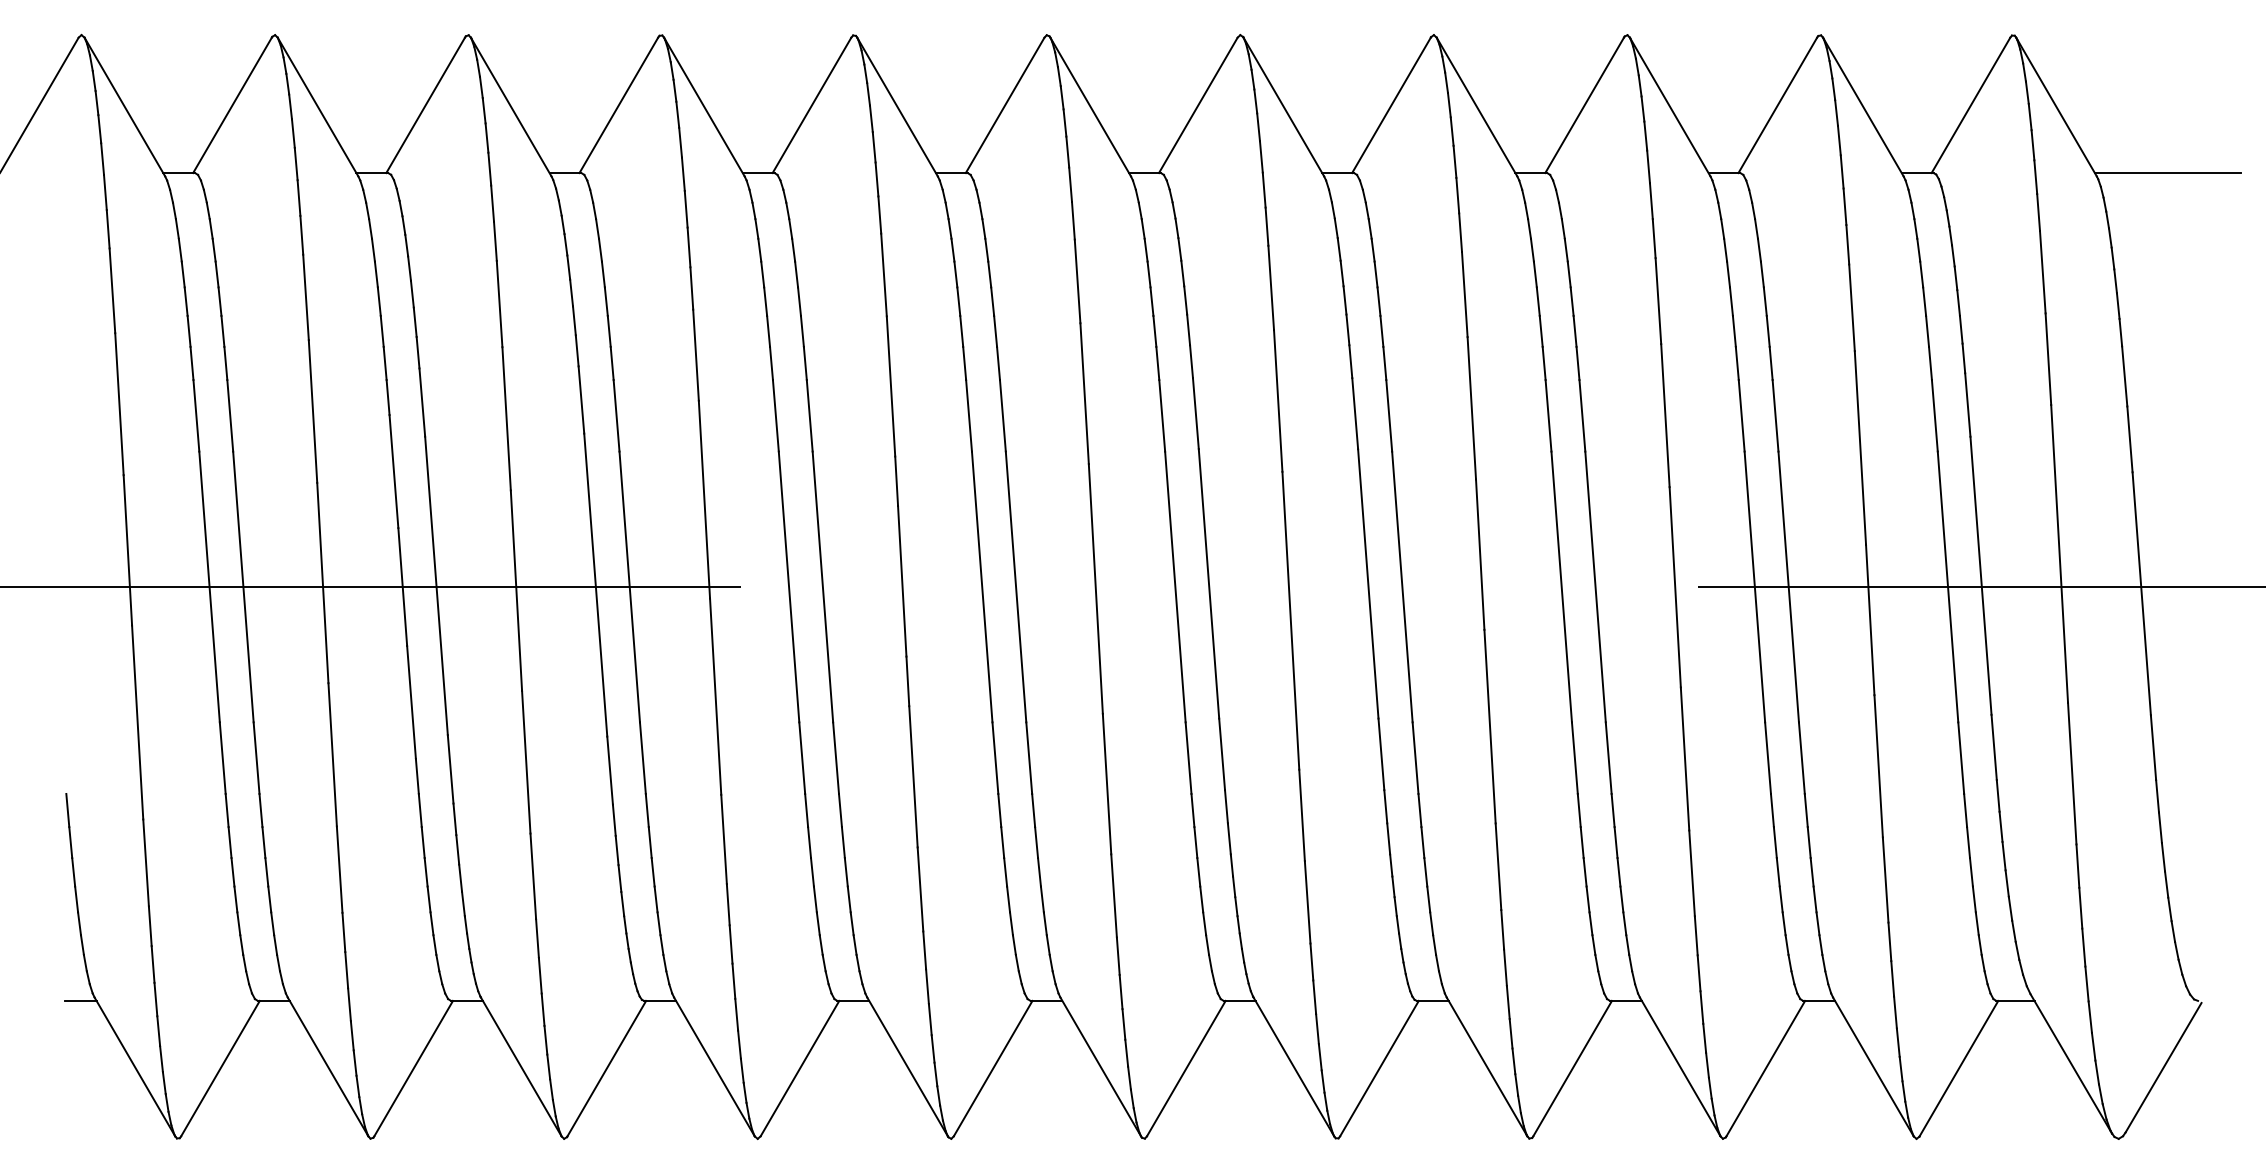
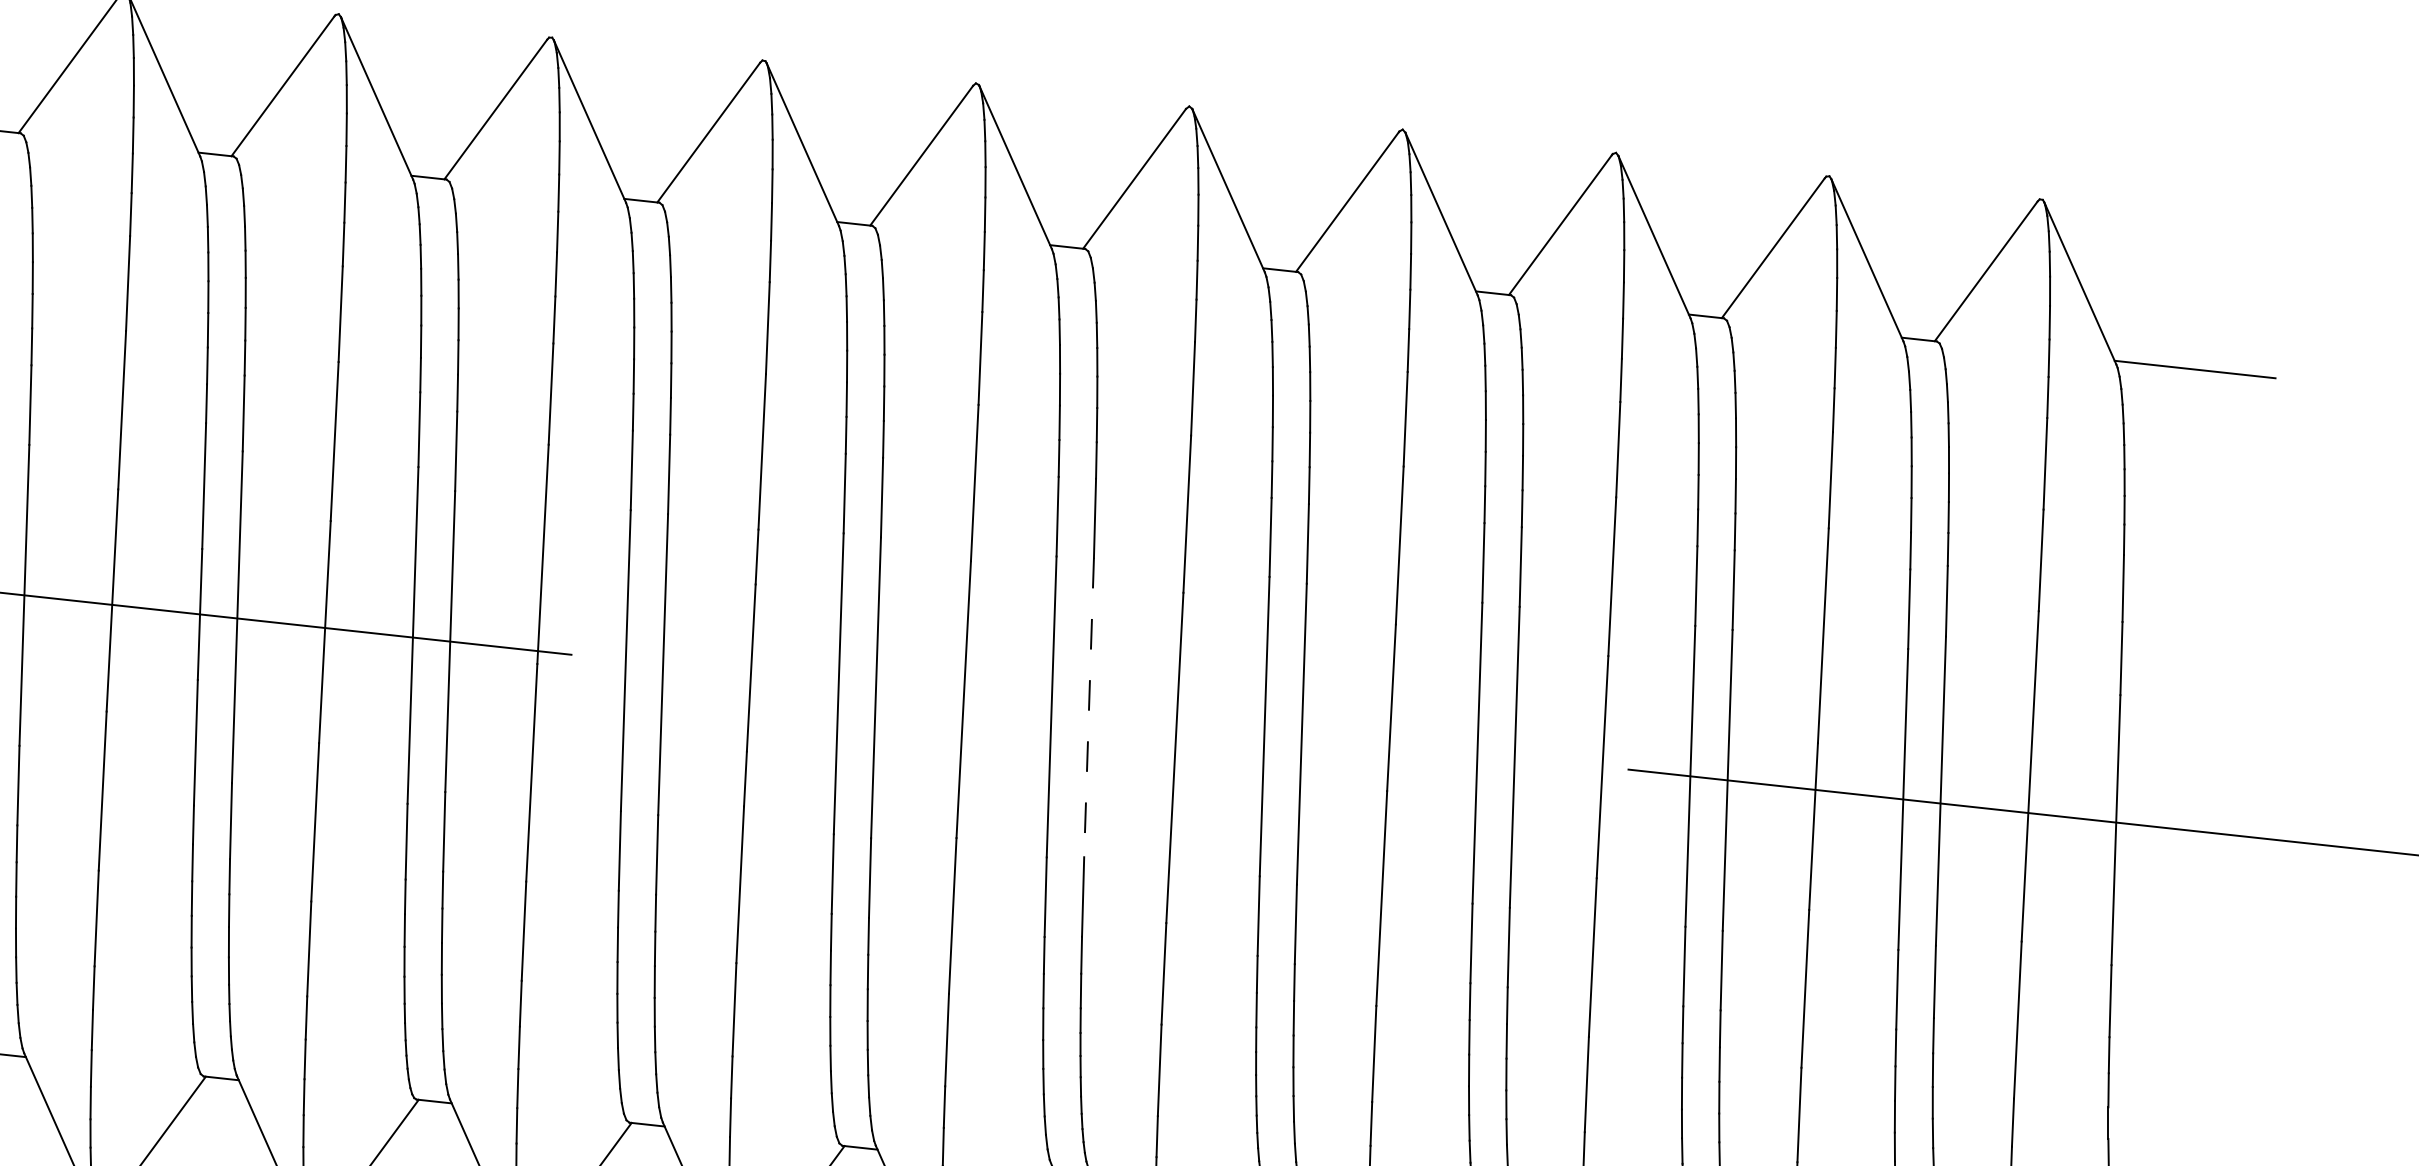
line: (1209, 584) -> (1089, 708), solid -> dashed

